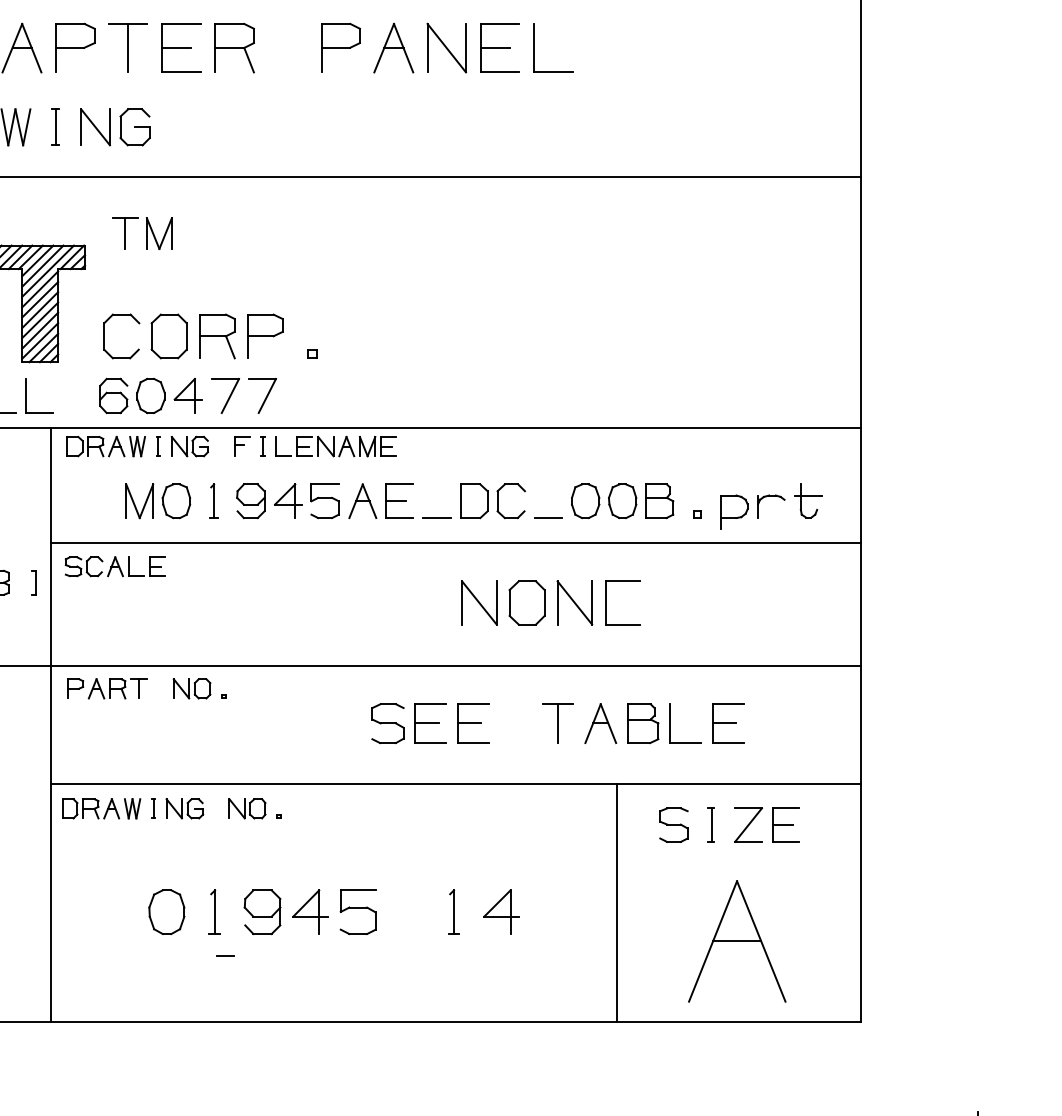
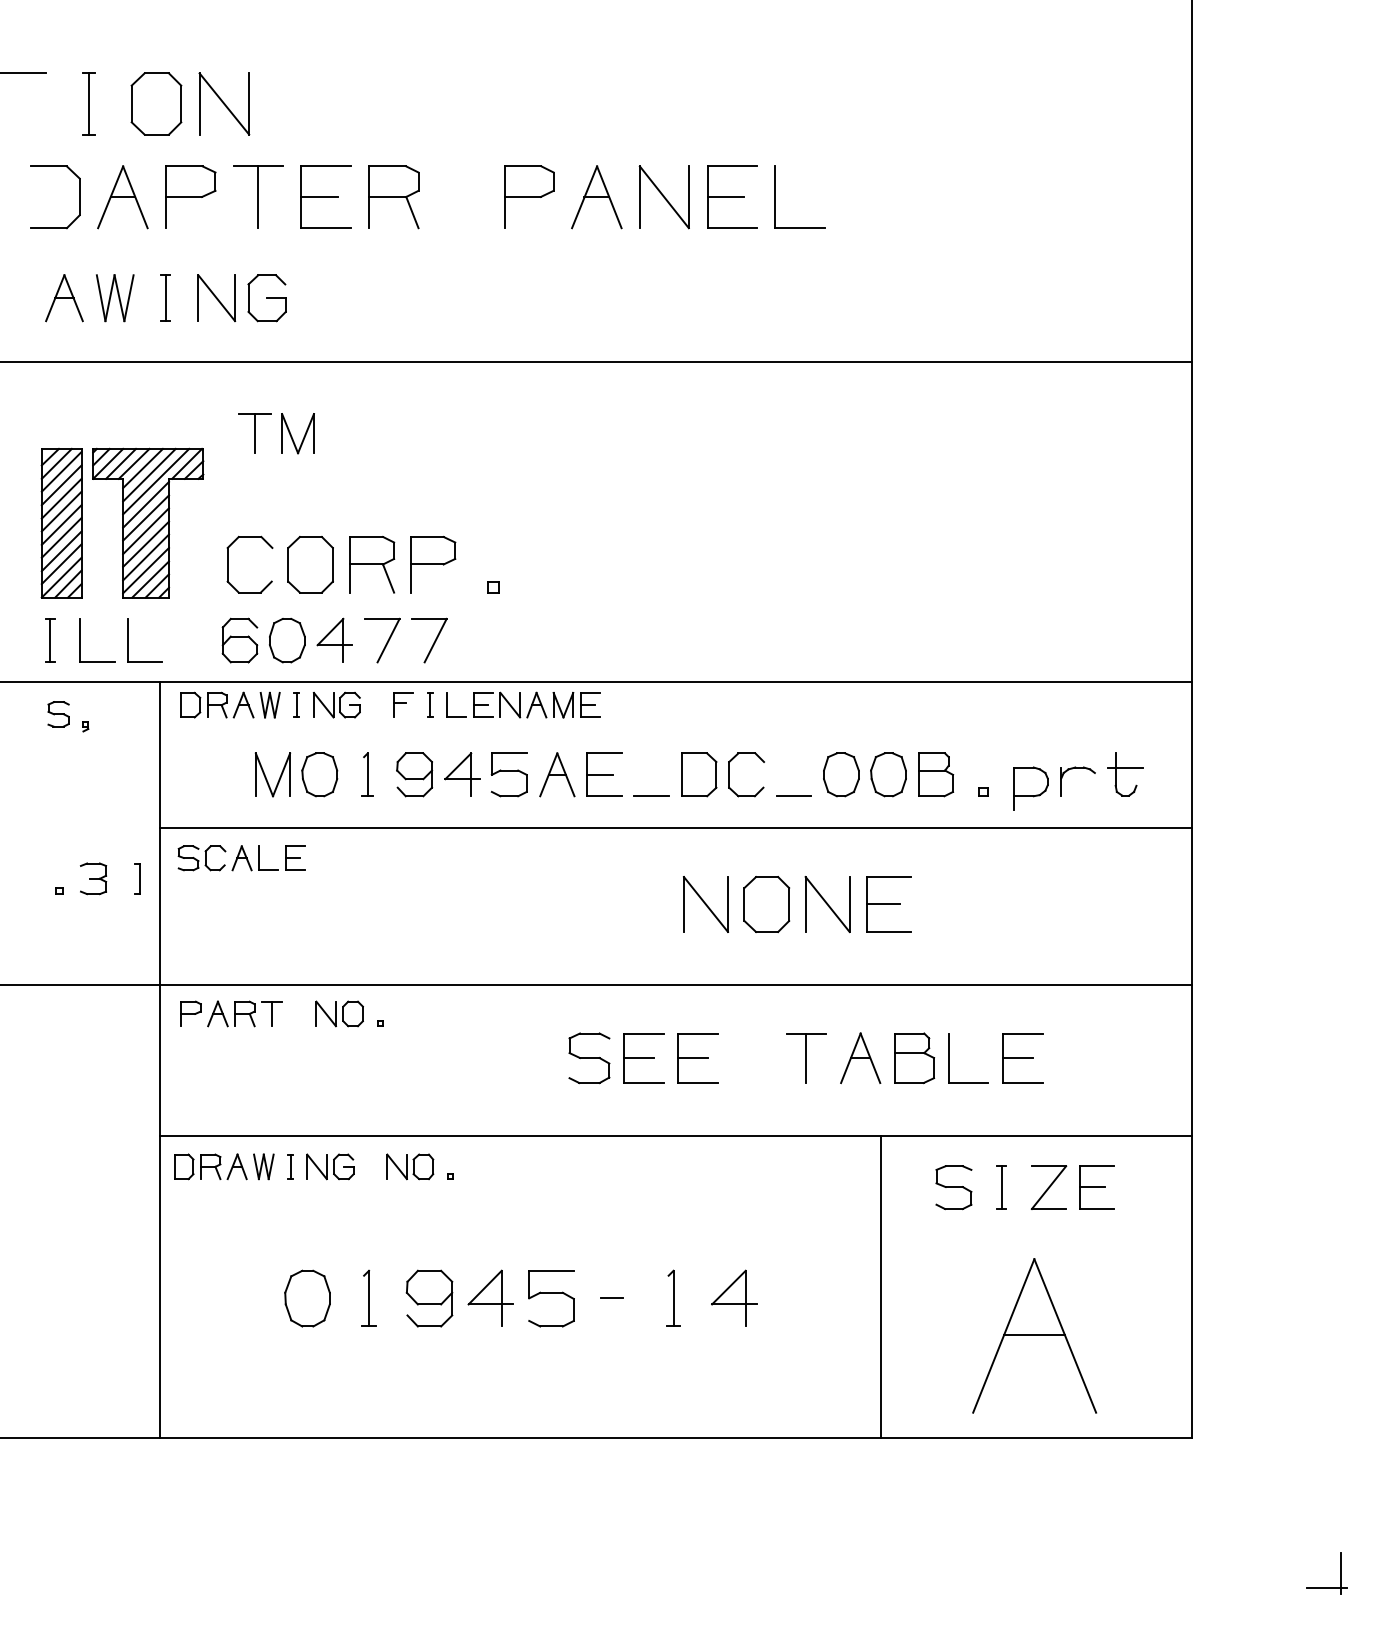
line: (617, 602) -> (882, 903), added
line: (224, 955) -> (611, 1297), moved

